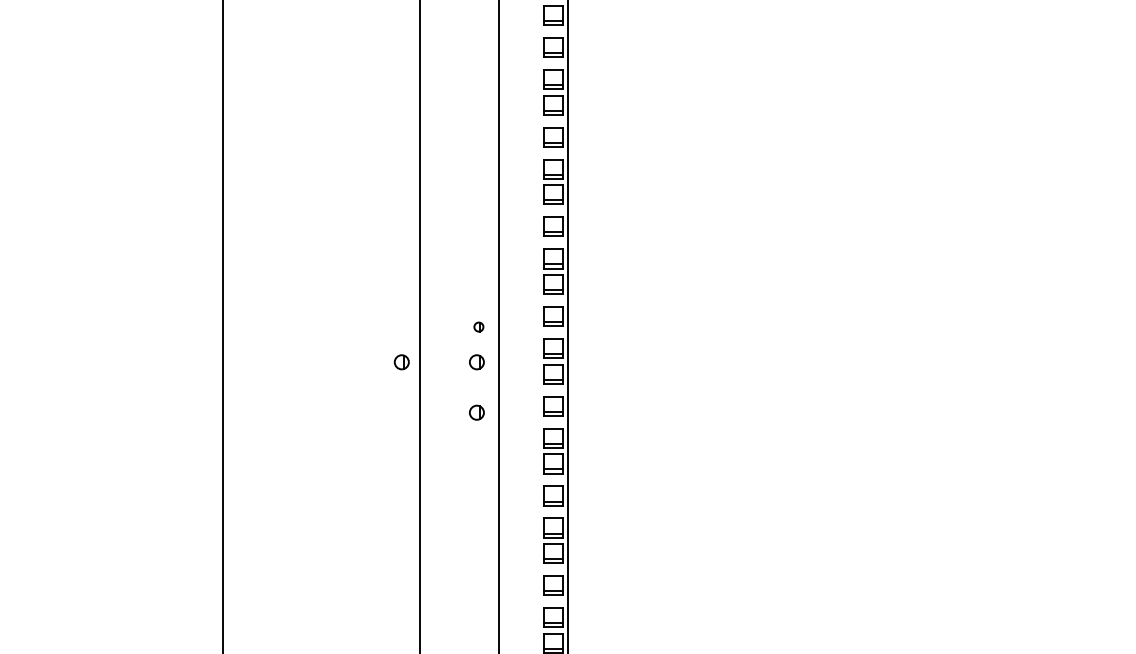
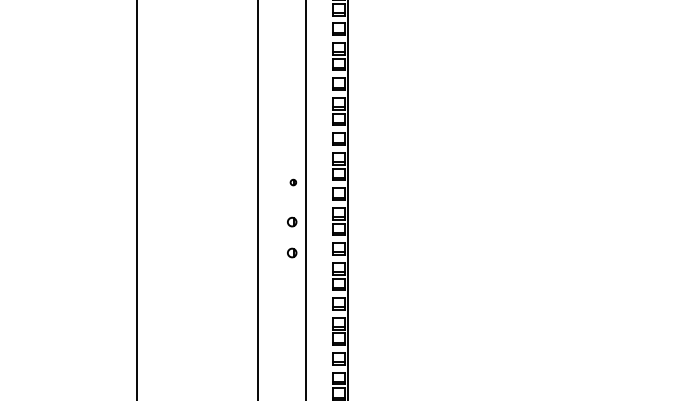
part: (479, 327) -> (293, 182), moved
part: (402, 361) -> (246, 221), removed

